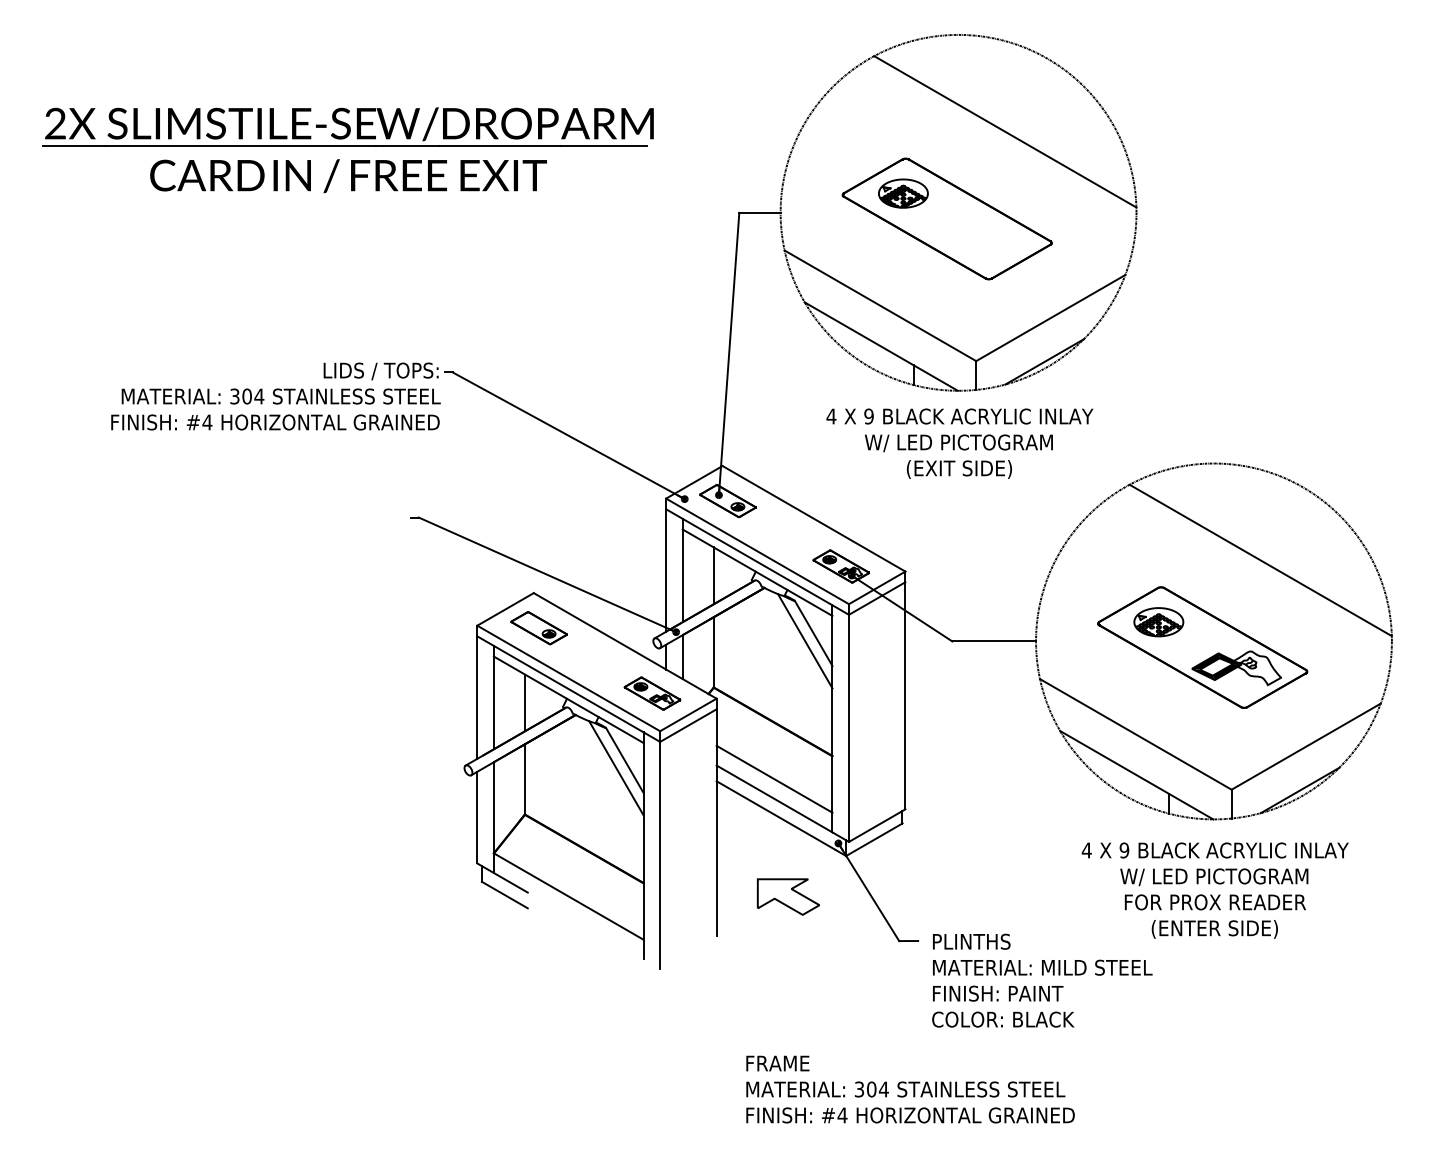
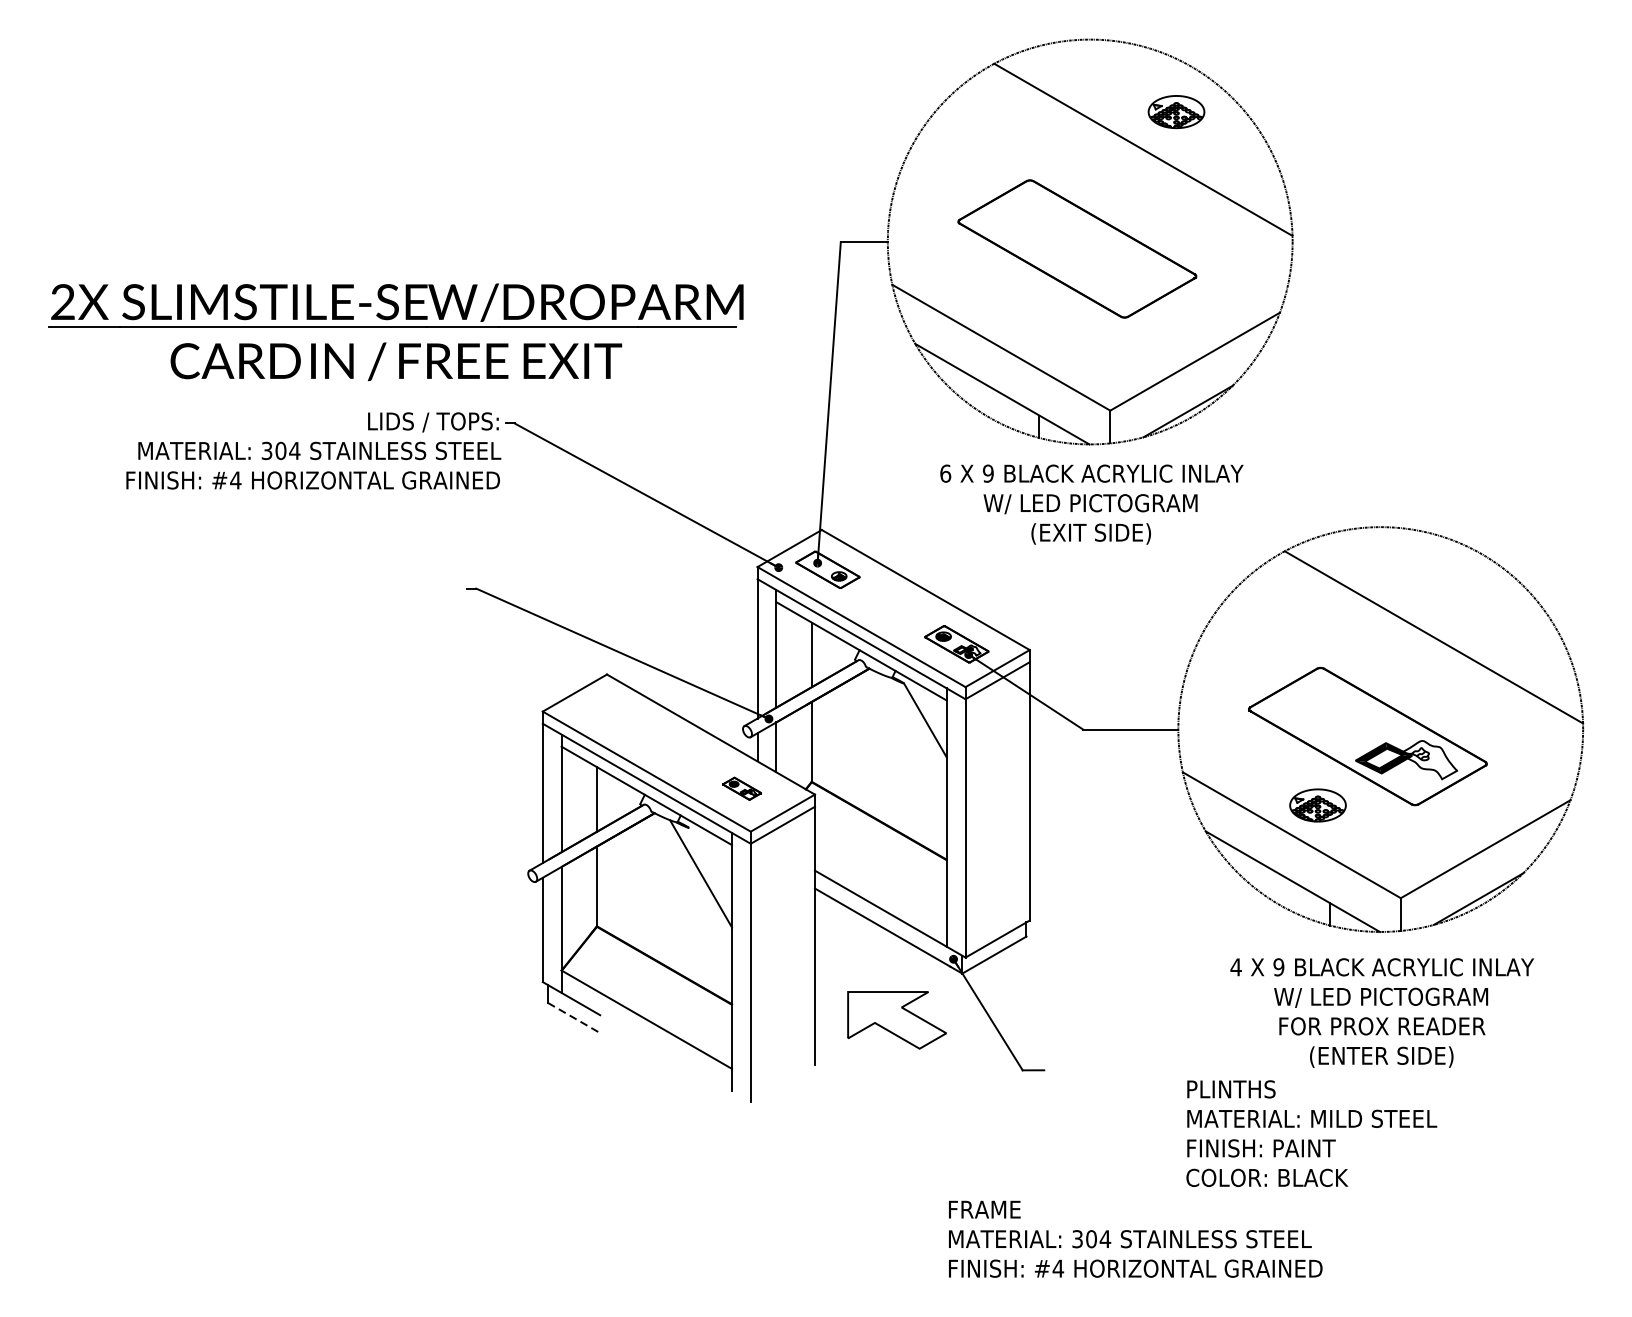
part: (347, 150) -> (395, 332), moved
part: (903, 193) -> (1176, 111), moved
text: (831, 416) -> (945, 473), 4 -> 6
part: (1158, 622) -> (1317, 805), moved
part: (538, 628) -> (612, 714), removed
line: (805, 641) -> (916, 729), removed
part: (652, 693) -> (742, 788), size x0.6
line: (624, 760) -> (710, 864), removed
line: (774, 778) -> (880, 885), removed
line: (504, 895) -> (573, 1018), solid -> dashed
part: (787, 896) -> (895, 1019), size x1.4
text: (1042, 980) -> (1311, 1133), moved
text: (910, 1089) -> (1135, 1239), moved

